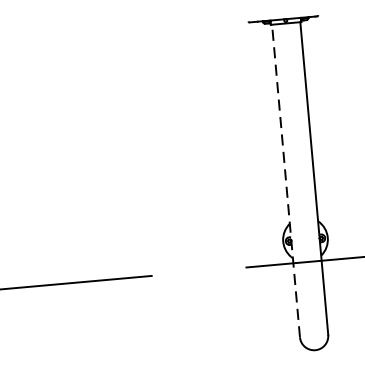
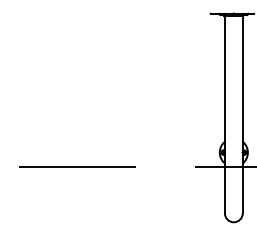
line: (285, 180) -> (224, 114), dashed -> solid

